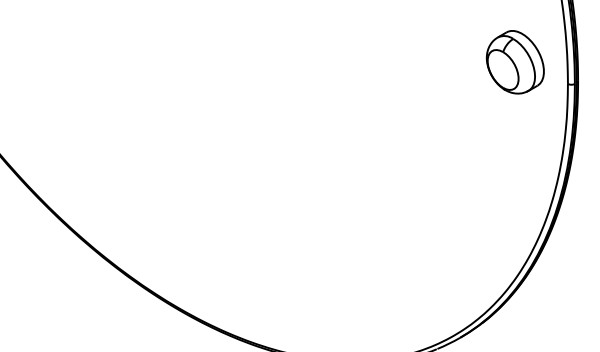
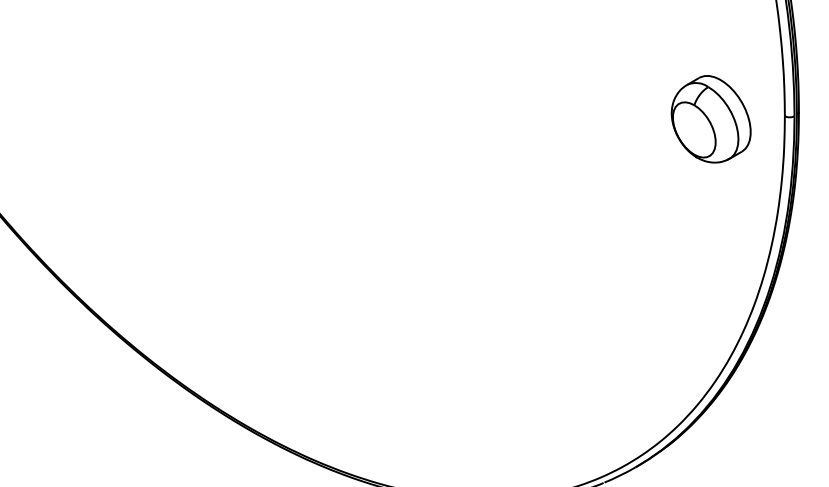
part: (514, 62) -> (710, 119), moved

